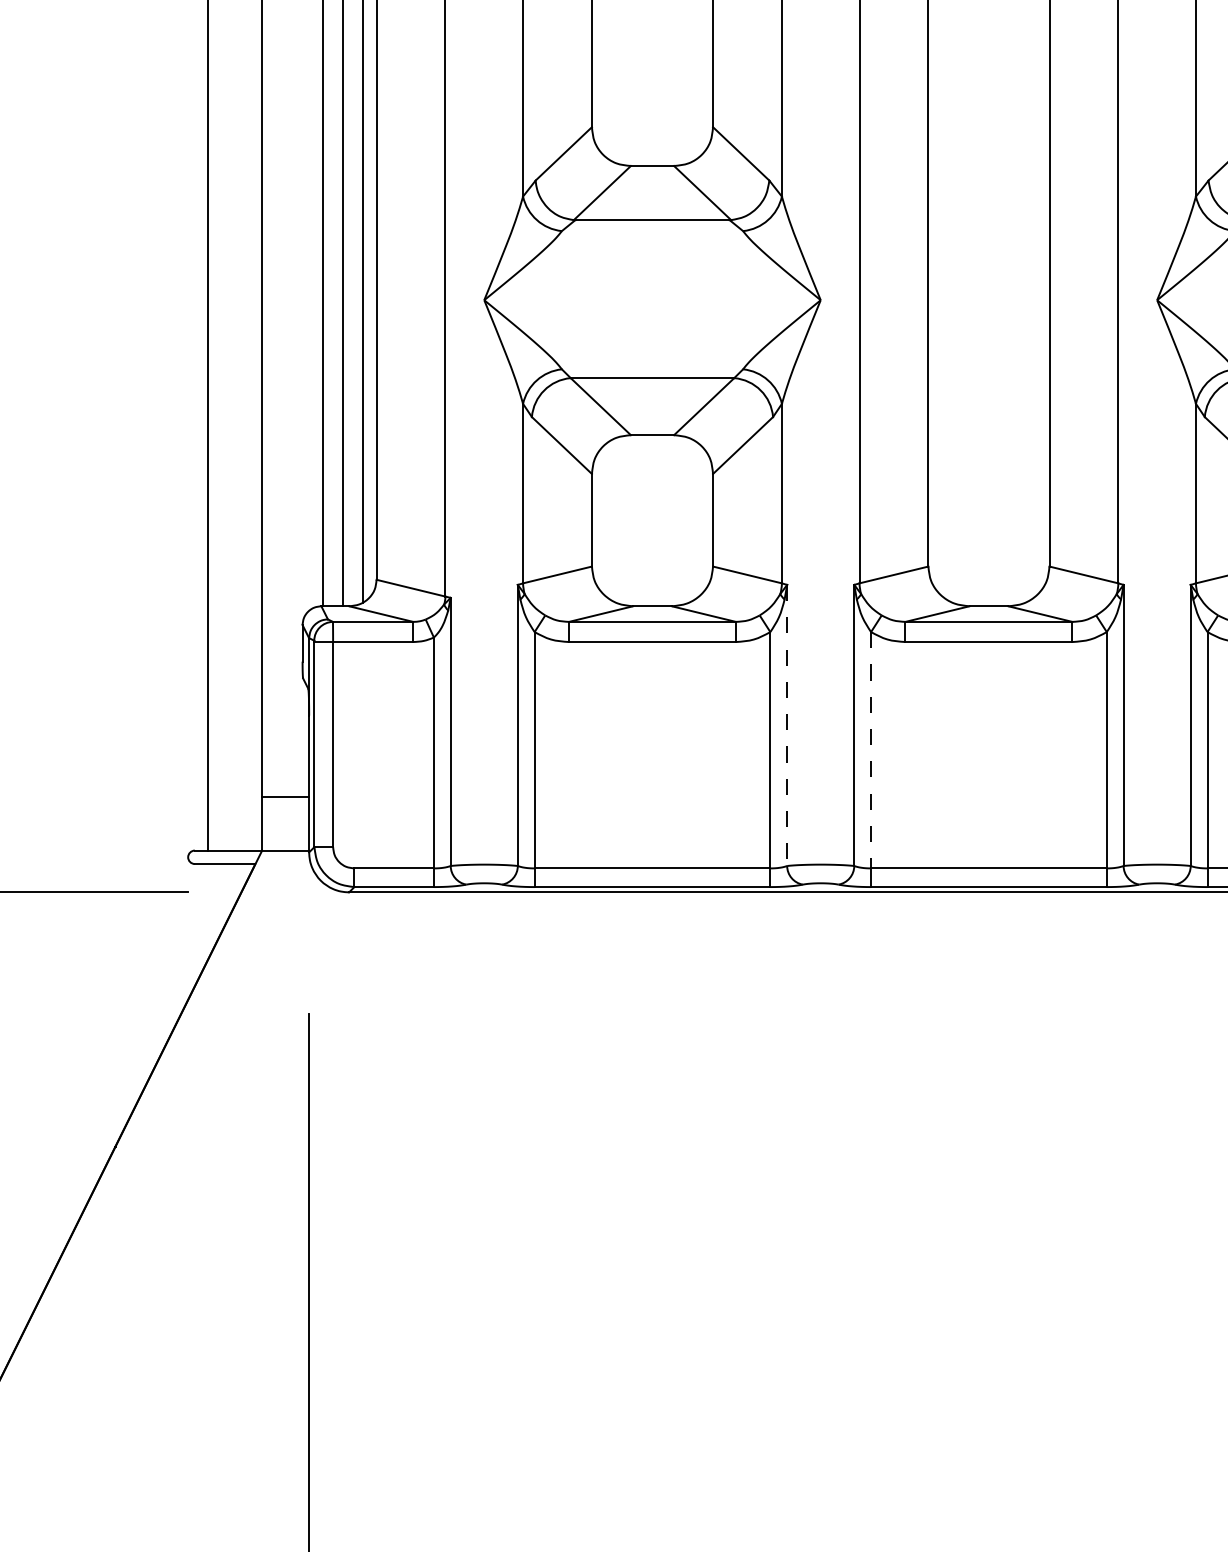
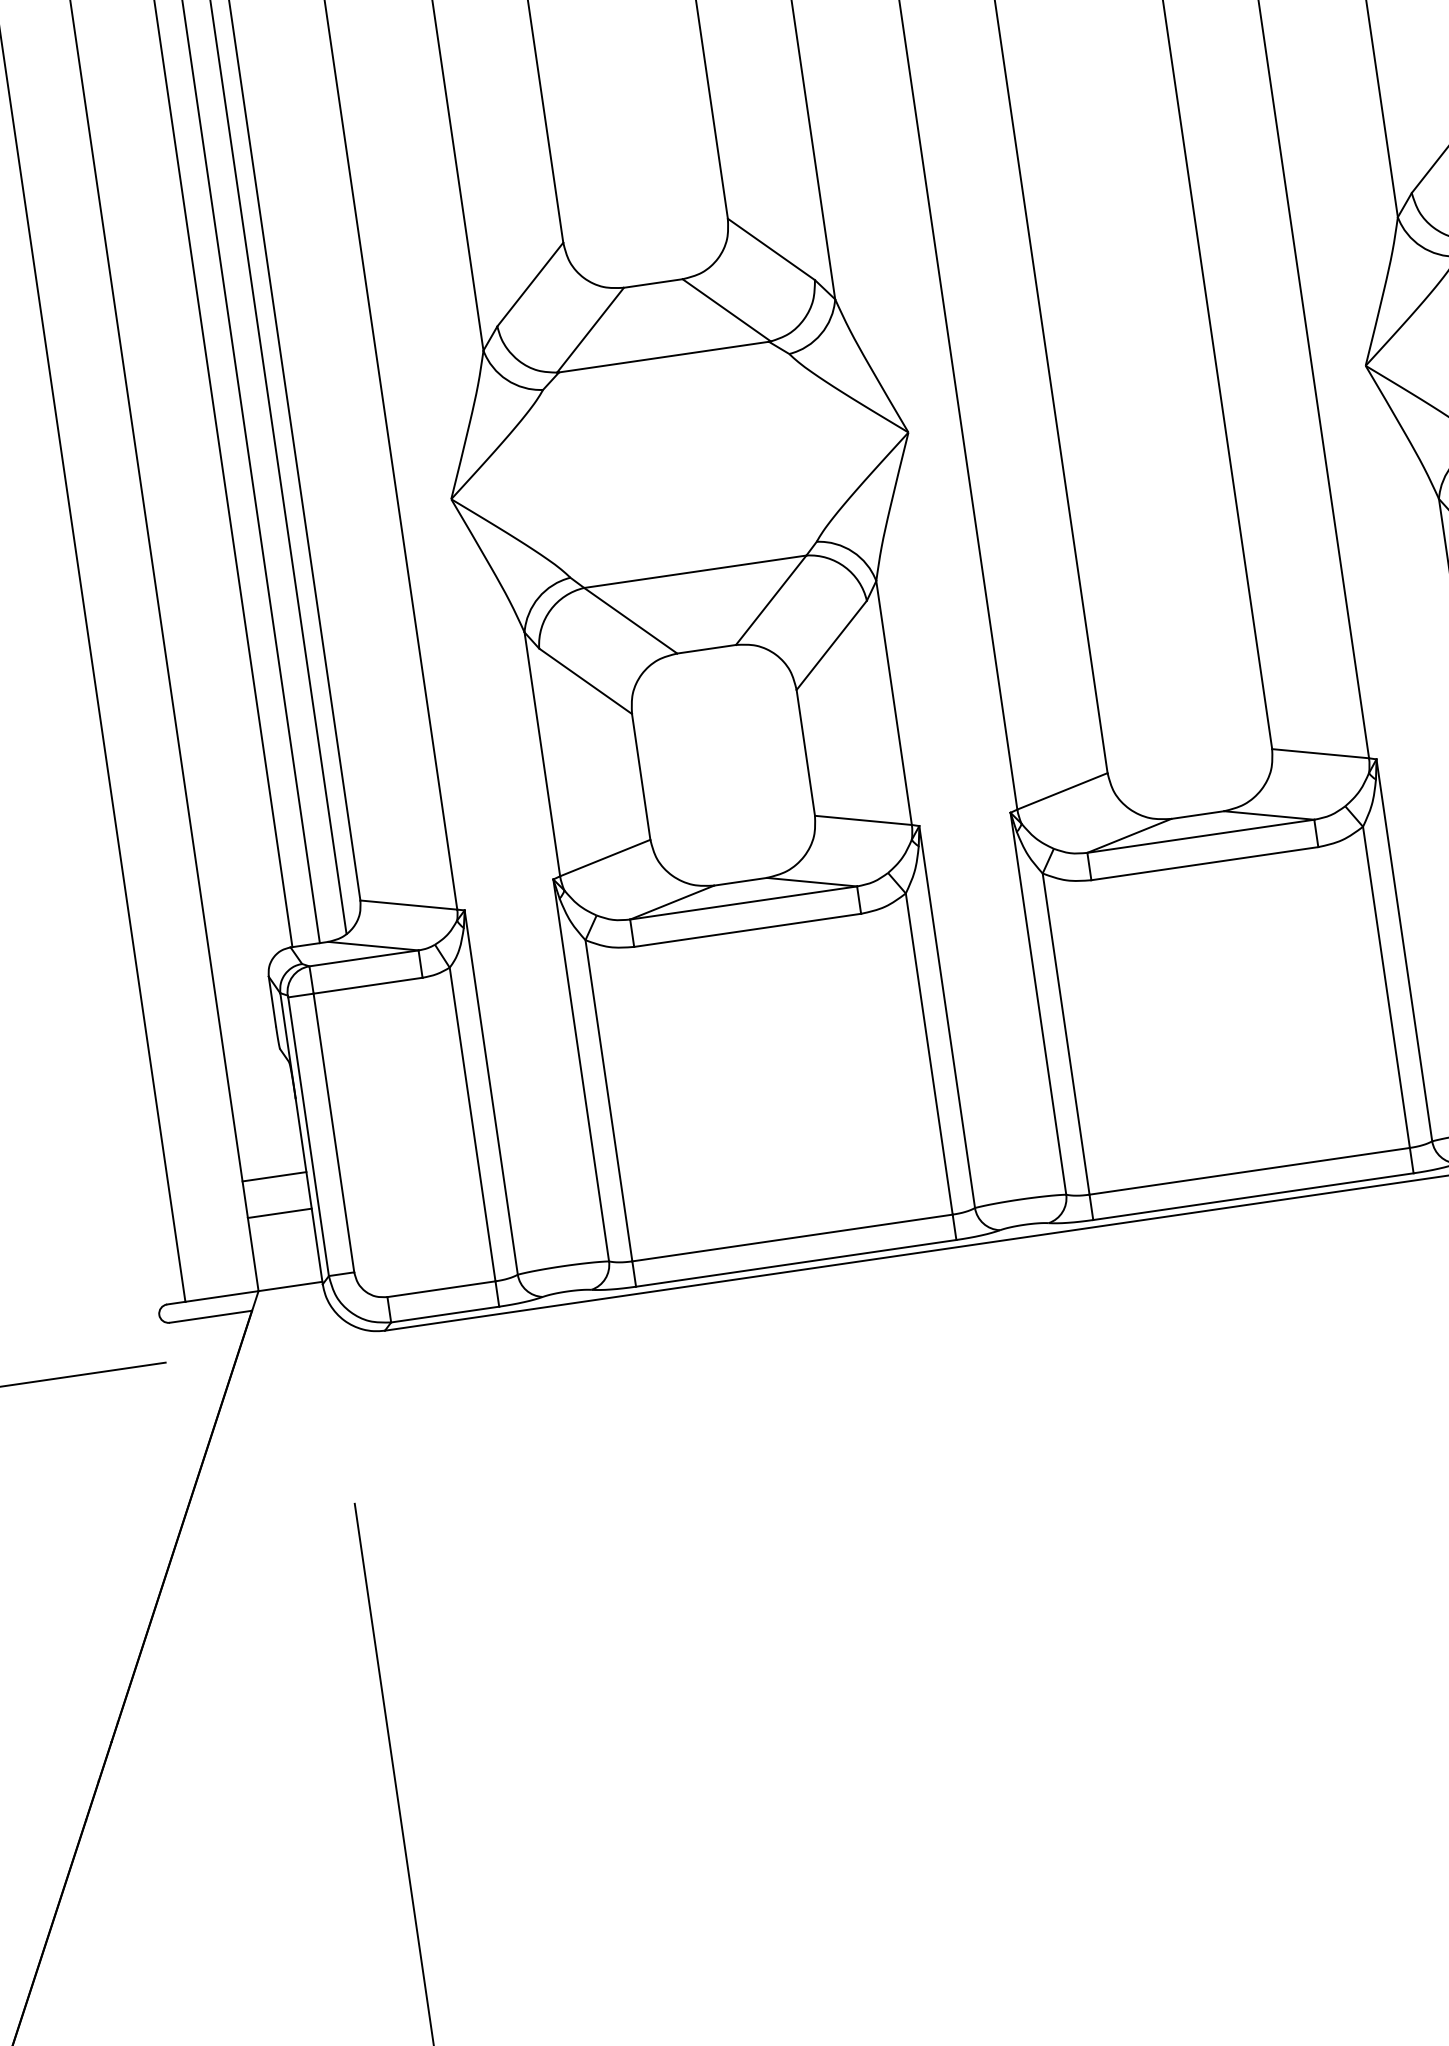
line: (787, 725) -> (947, 1017), dashed -> solid
line: (871, 750) -> (1066, 1034), dashed -> solid
line: (285, 769) -> (274, 1176), added

